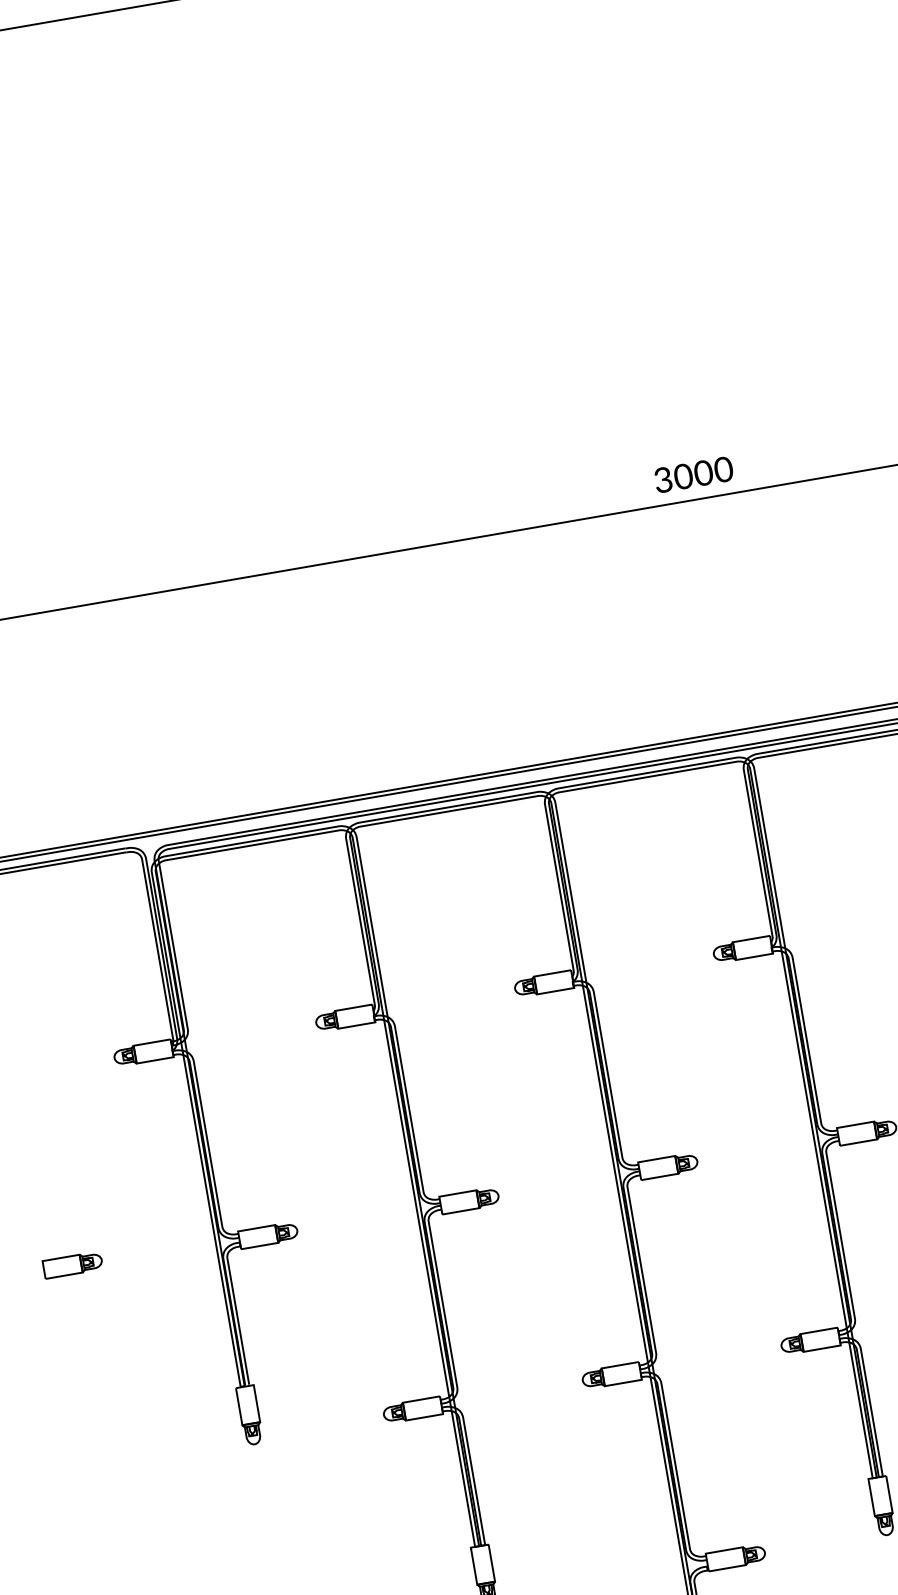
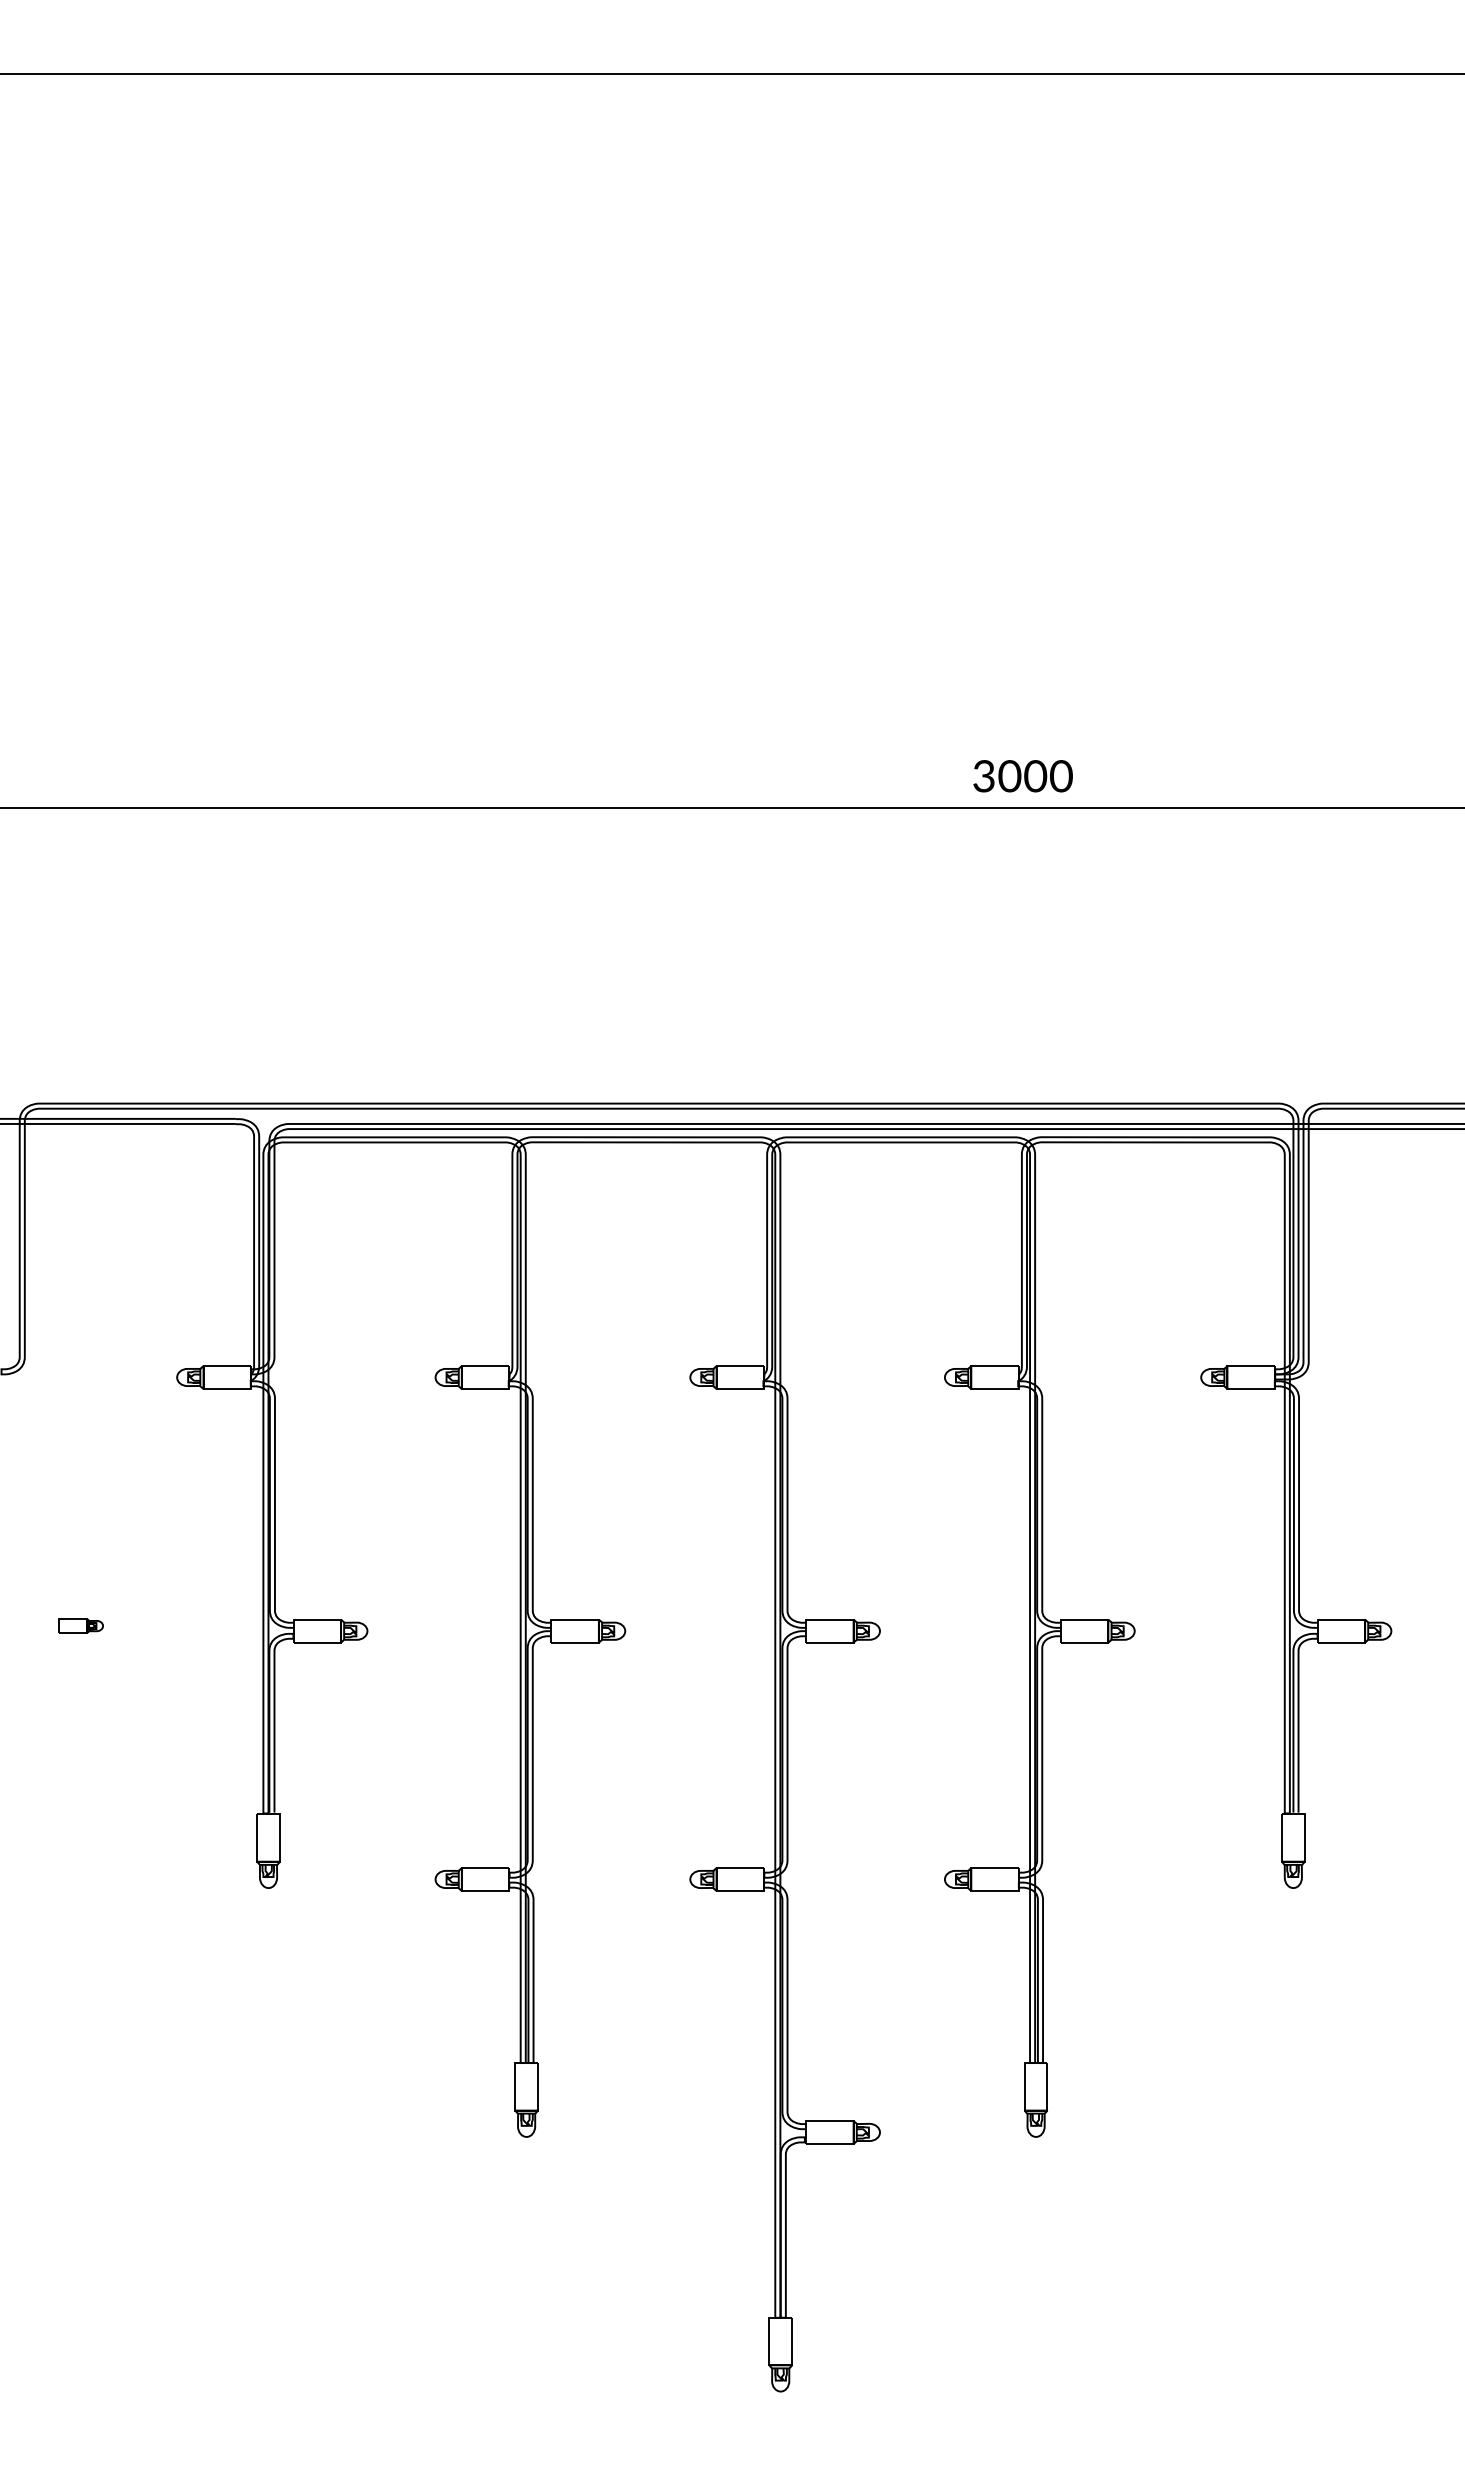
part: (72, 1264) -> (80, 1625), size x0.6

